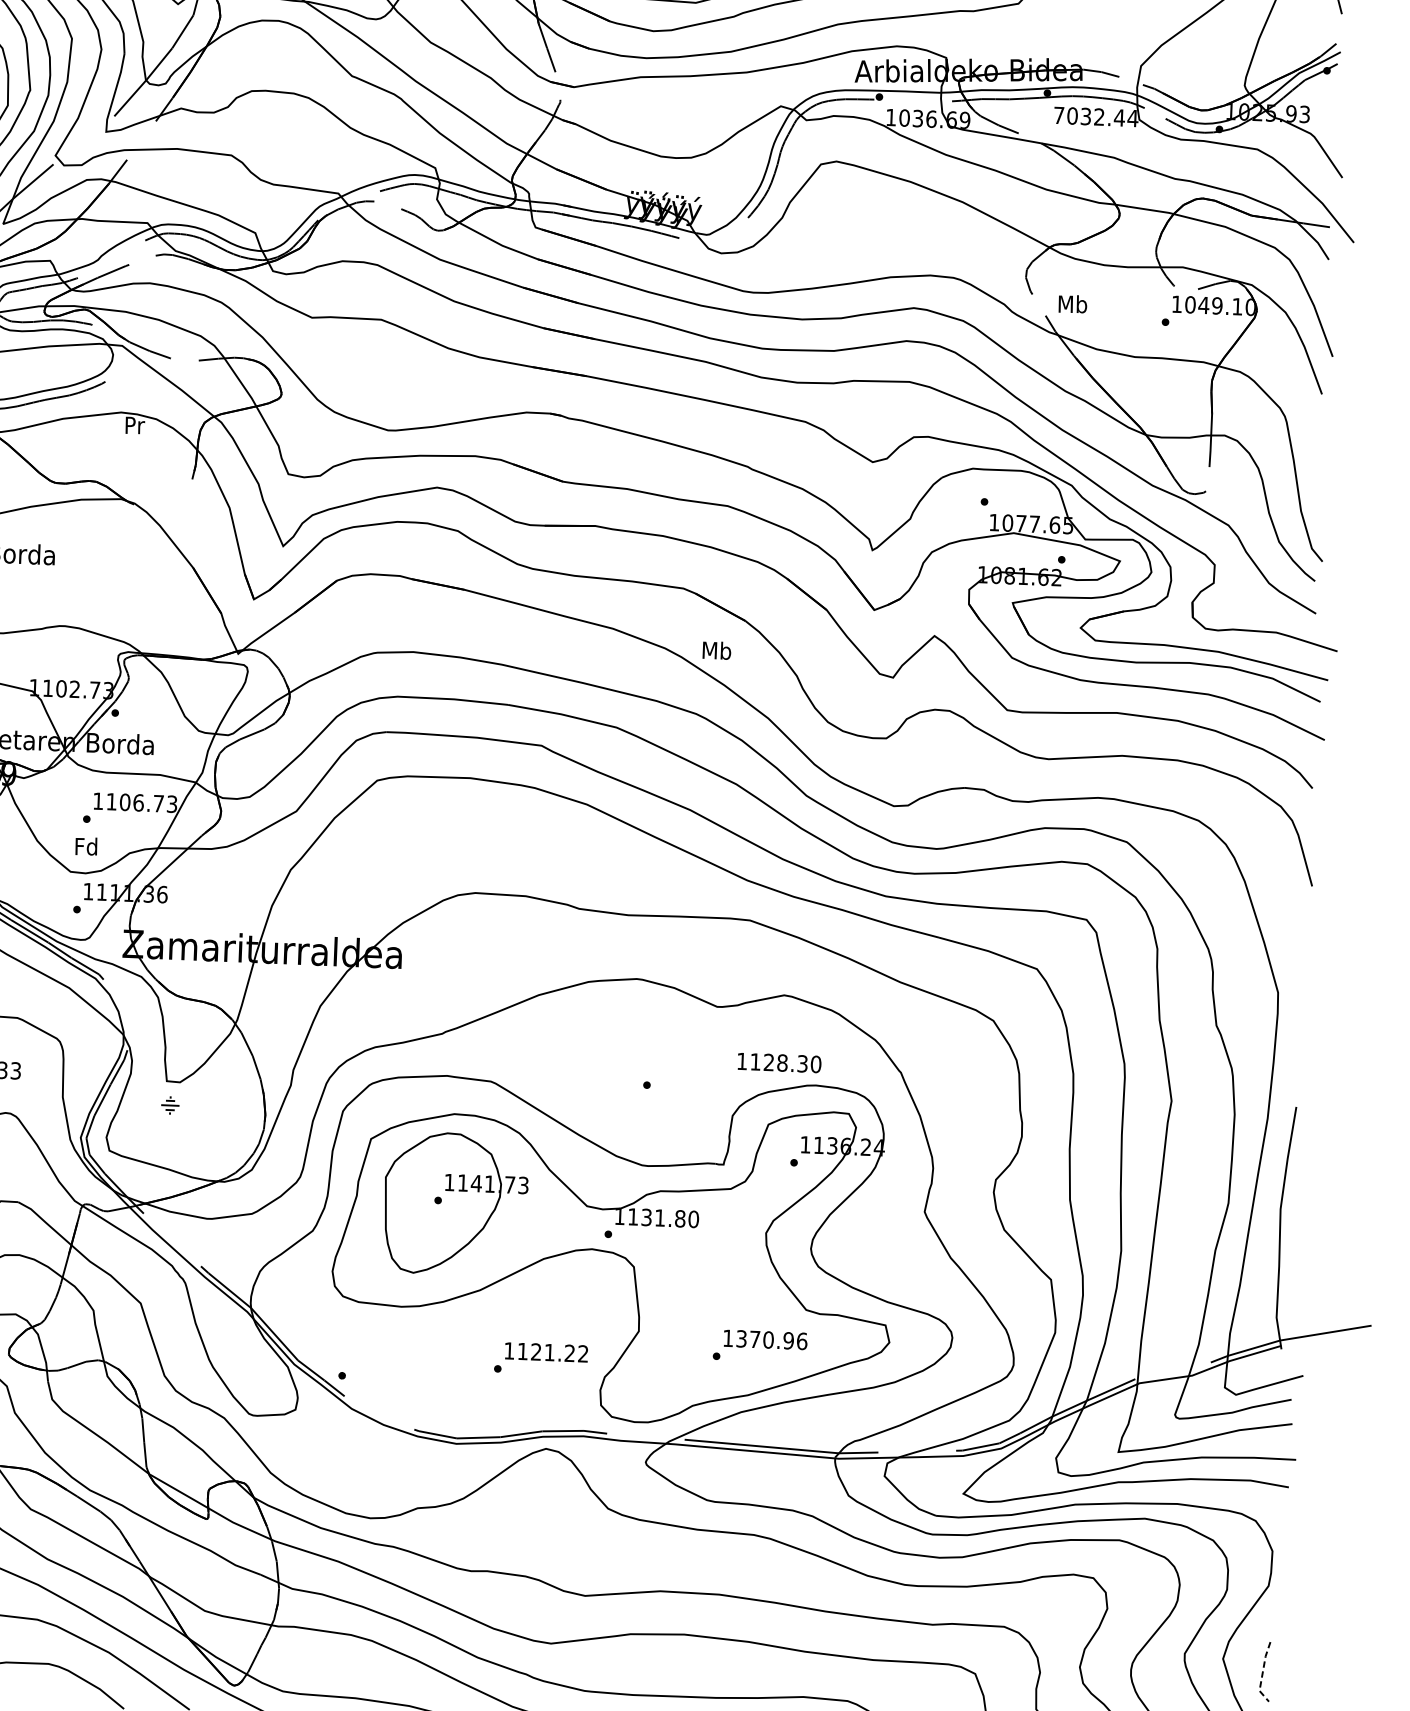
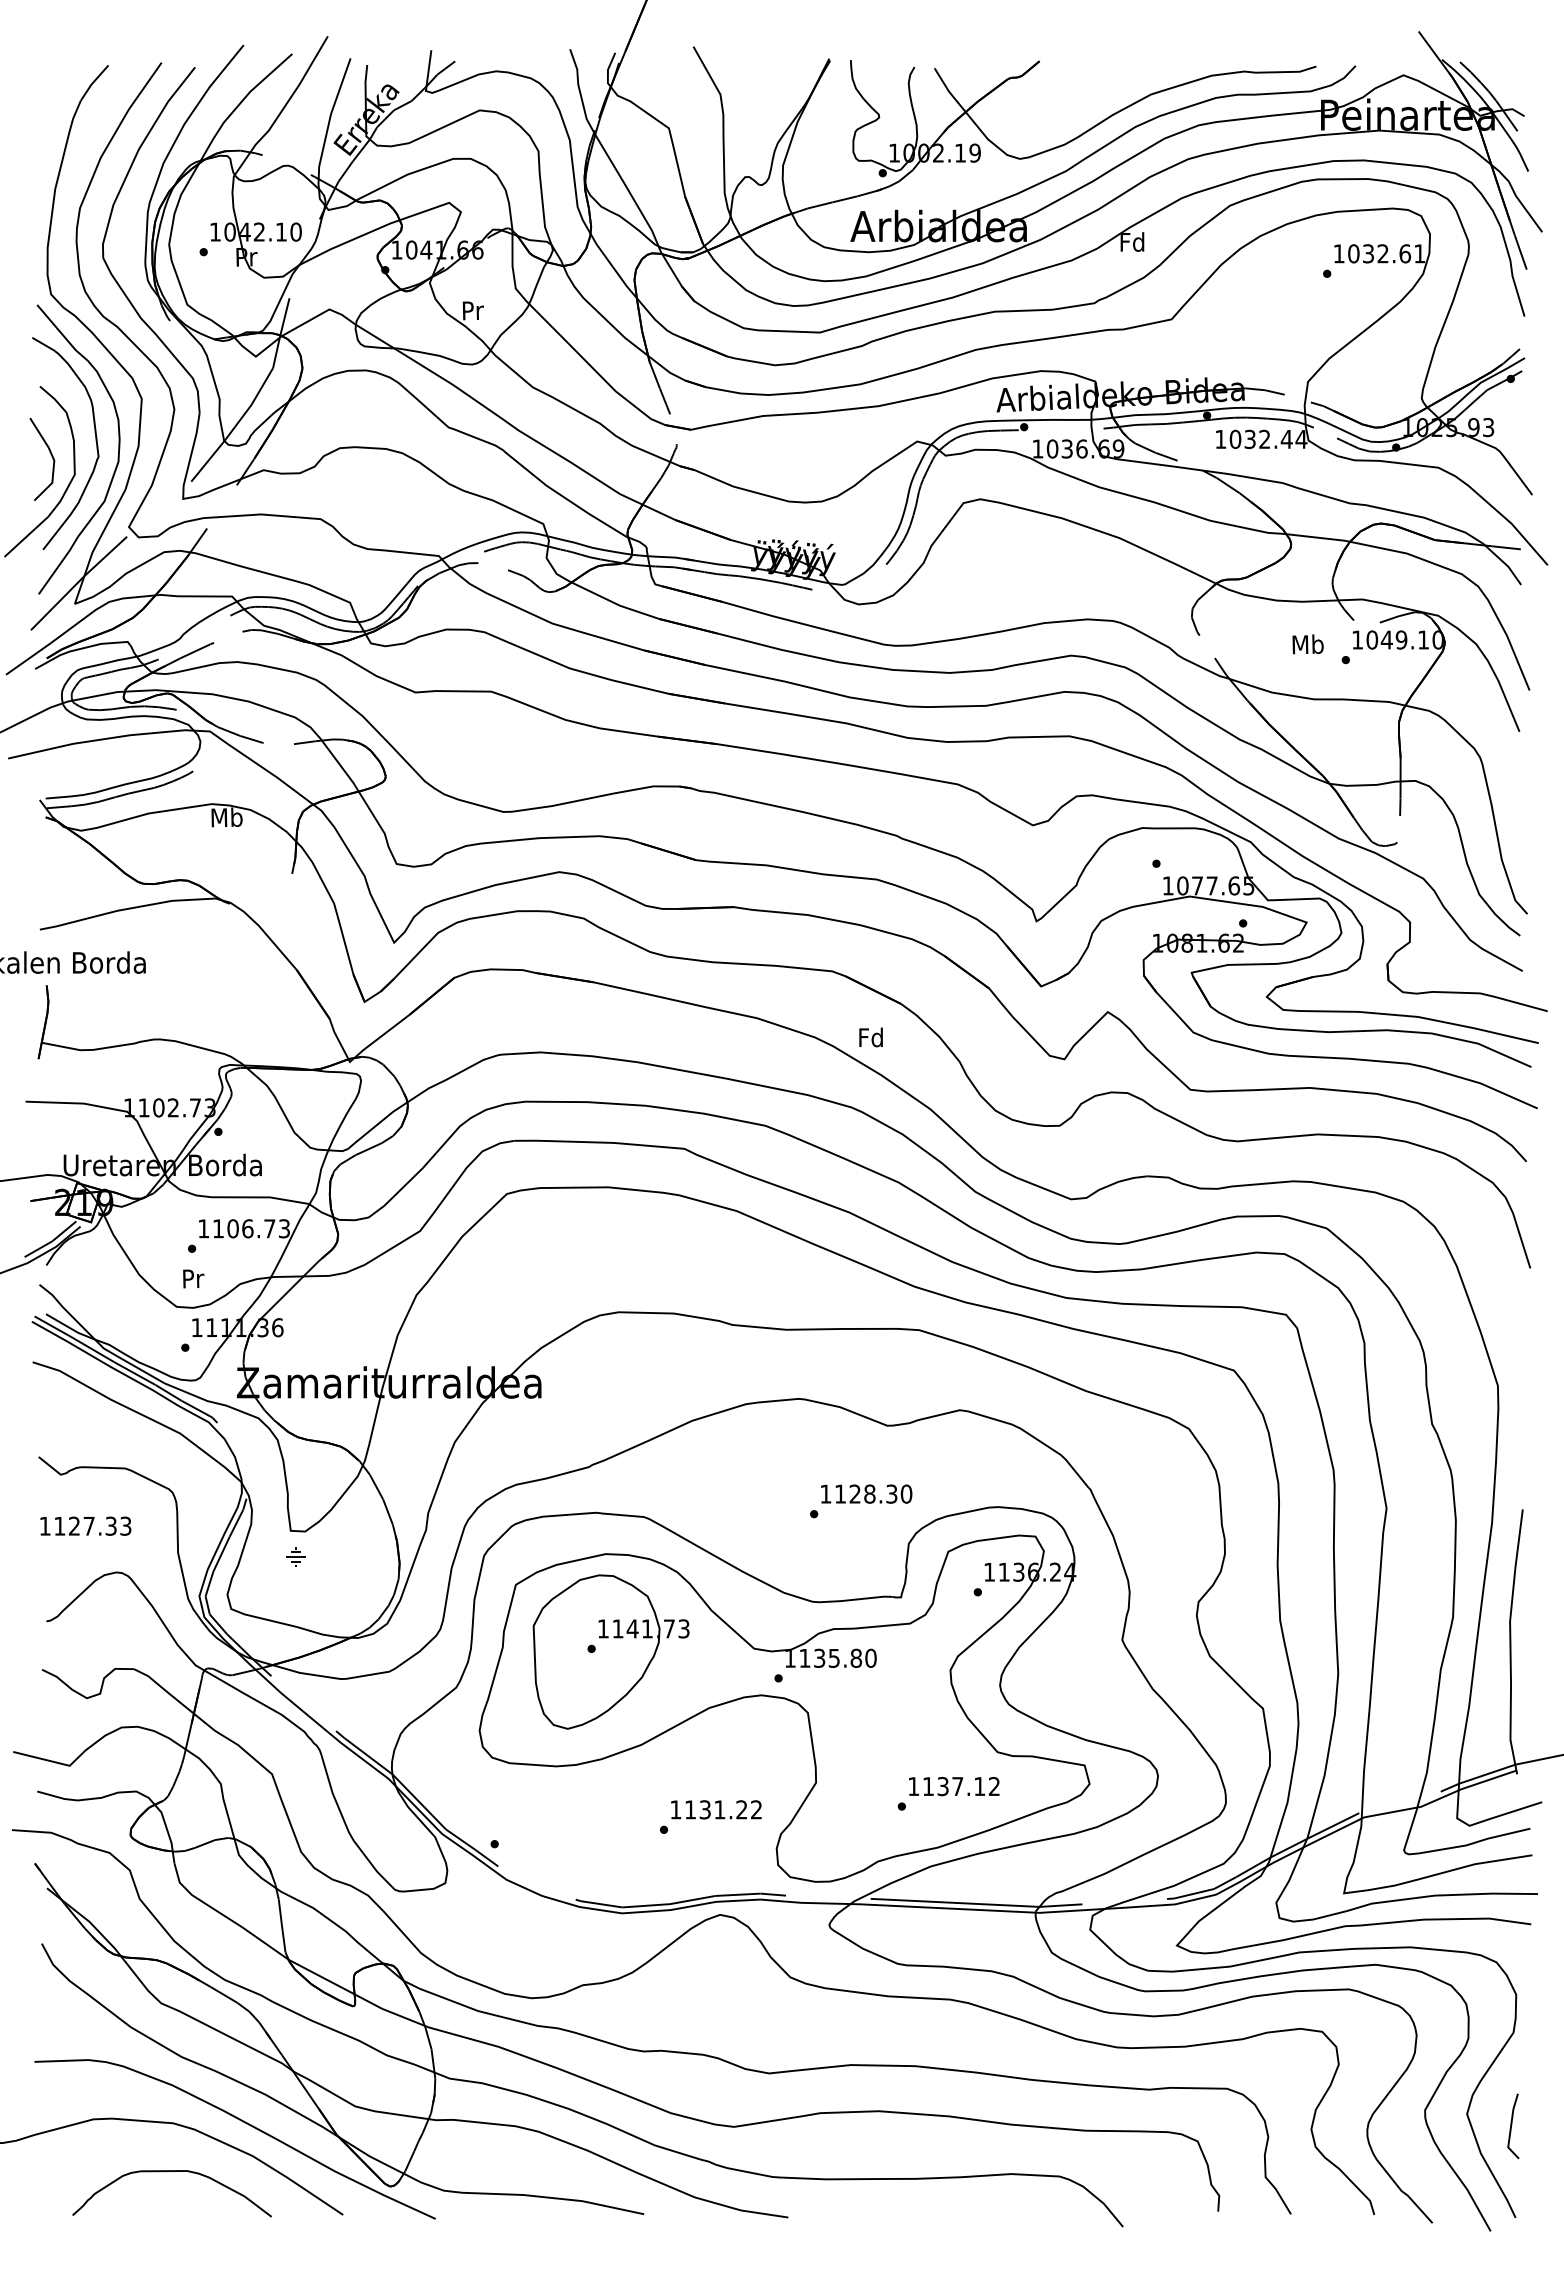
text: (1058, 115) -> (1220, 439), 7032.44 -> 1032.44
text: (1072, 304) -> (1307, 644), moved
text: (134, 425) -> (226, 817), Pr -> Mb
text: (717, 650) -> (871, 1037), Mb -> Fd
text: (86, 846) -> (192, 1278), Fd -> Pr
text: (779, 1062) -> (866, 1493), moved
text: (659, 1218) -> (833, 1658), 1131.80 -> 1135.80
text: (771, 1340) -> (961, 1786), 1370.96 -> 1137.12
text: (535, 1351) -> (704, 1809), 1121.22 -> 1131.22
line: (1262, 1672) -> (1510, 2127), dashed -> solid

